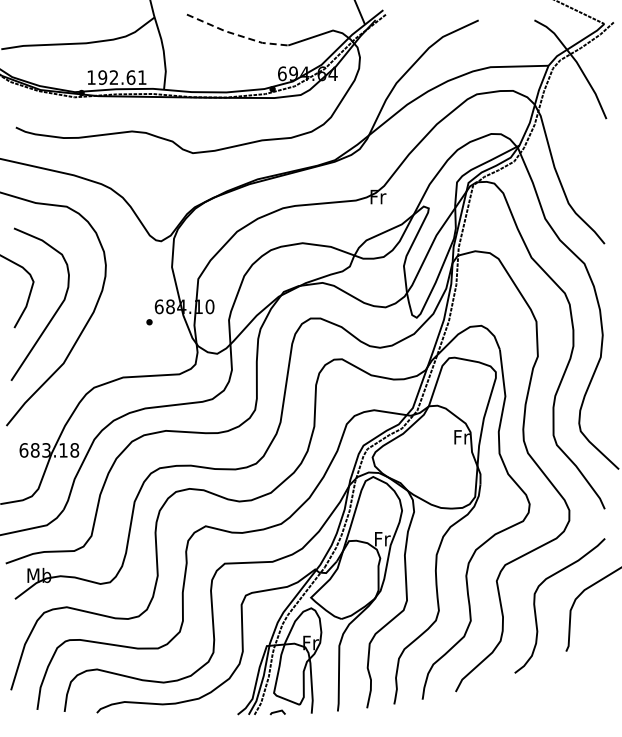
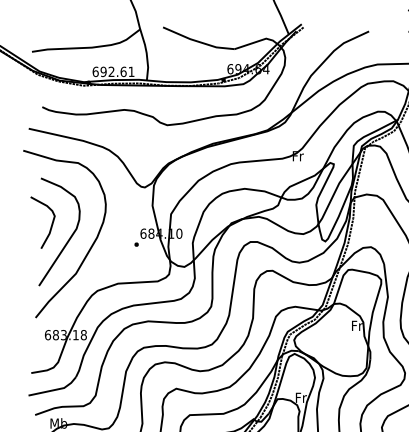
line: (236, 34) -> (198, 41), dashed -> solid
text: (91, 77) -> (95, 71), 192.61 -> 692.61

